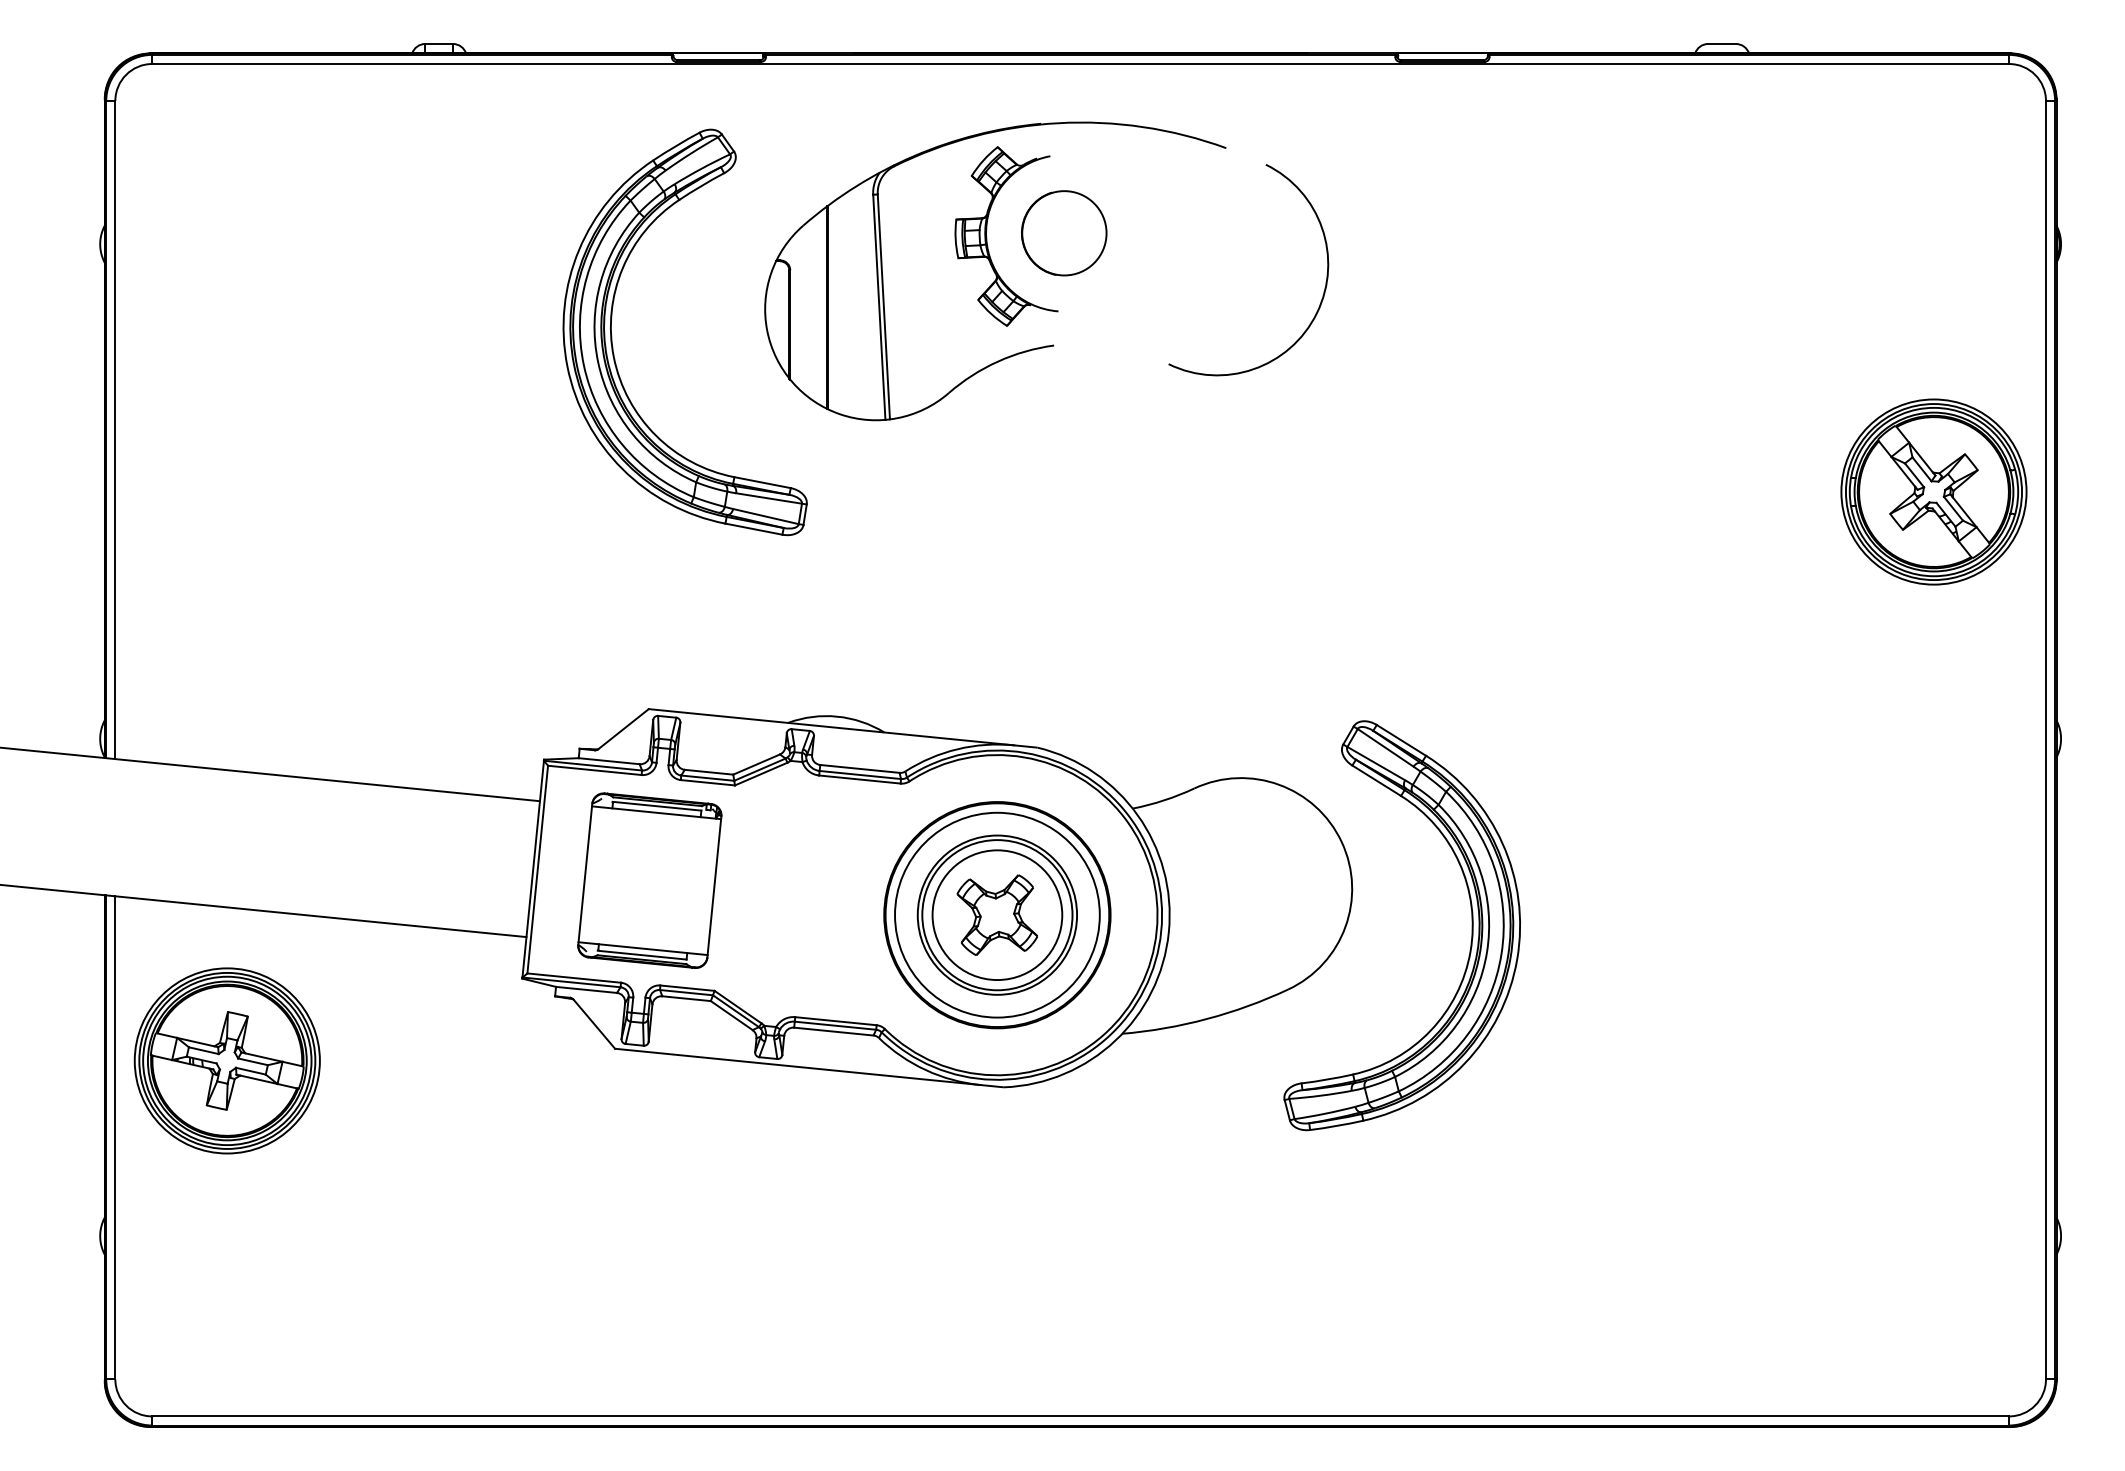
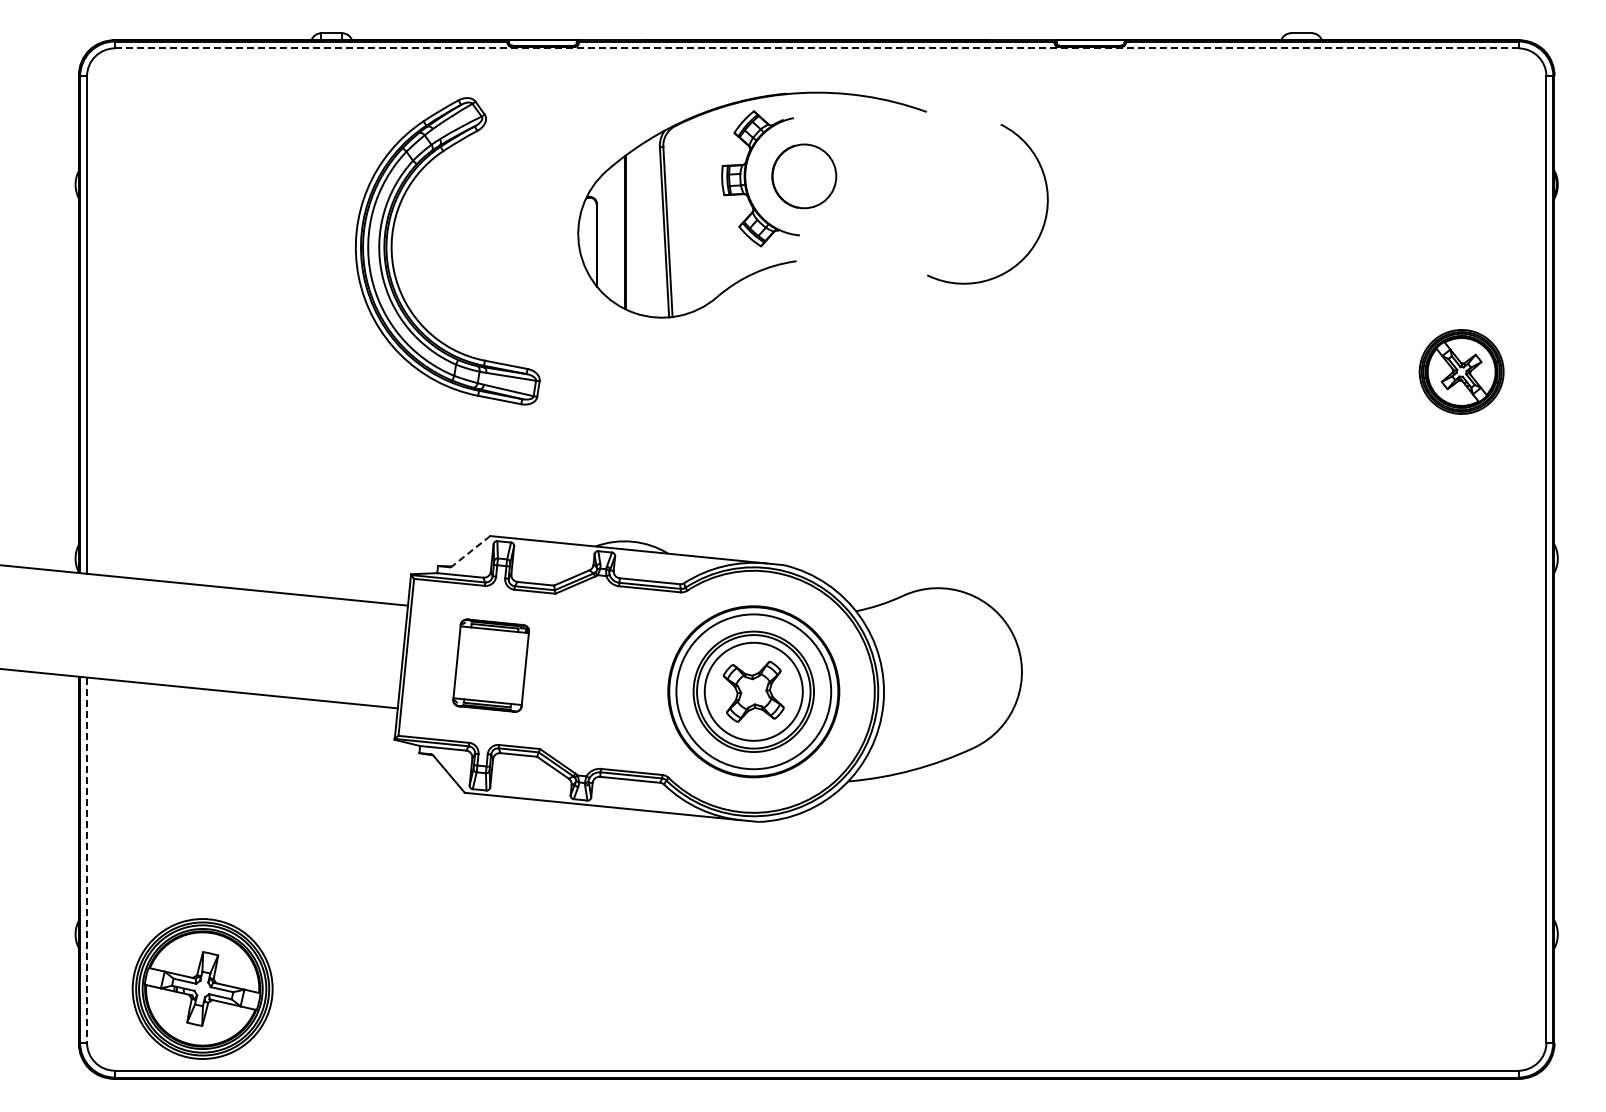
line: (1080, 64) -> (816, 48), solid -> dashed
arc: (1325, 282) -> (1045, 213), moved
part: (613, 341) -> (393, 258), moved
part: (1933, 491) -> (1461, 371), size x0.6
line: (622, 729) -> (470, 551), solid -> dashed
part: (650, 880) -> (491, 665), size x0.7
part: (1470, 914) -> (1111, 691), removed
part: (227, 1060) -> (202, 988), moved
line: (115, 1138) -> (87, 860), solid -> dashed

